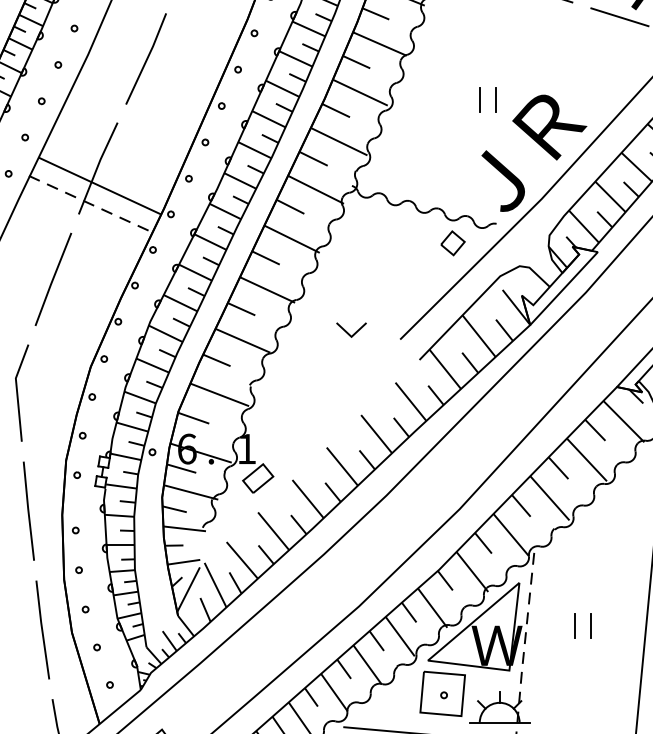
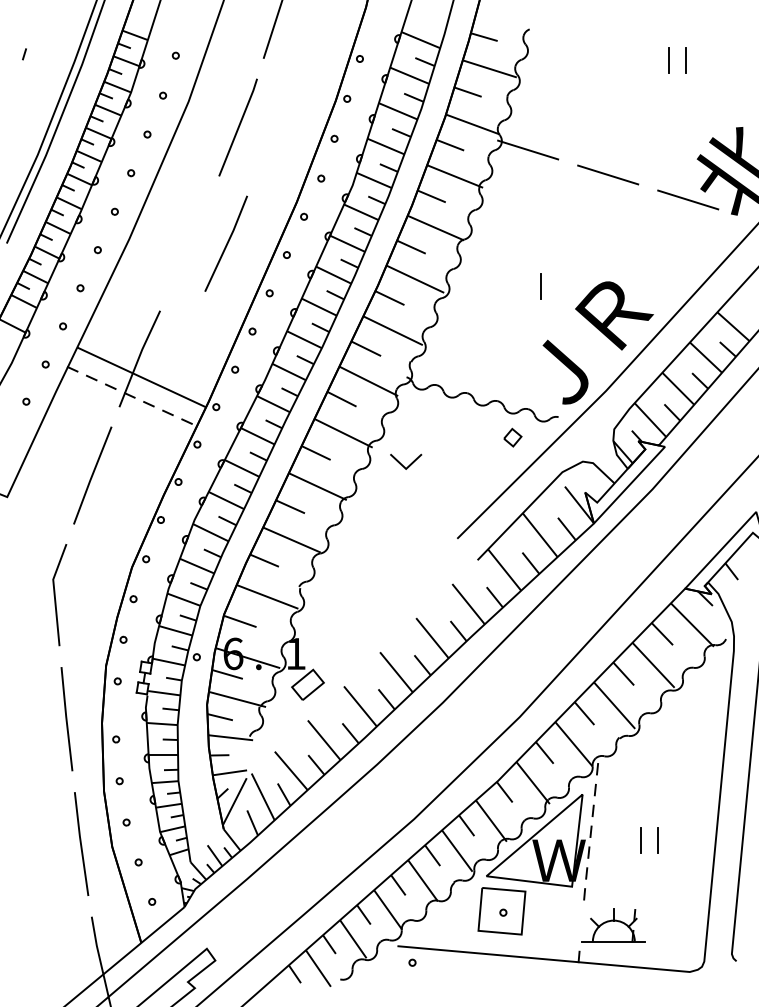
line: (146, 58) -> (226, 243), moved
line: (496, 99) -> (558, 286), removed
part: (452, 243) -> (512, 437), size x0.7
line: (354, 332) -> (409, 464), moved
part: (499, 707) -> (613, 925), moved

